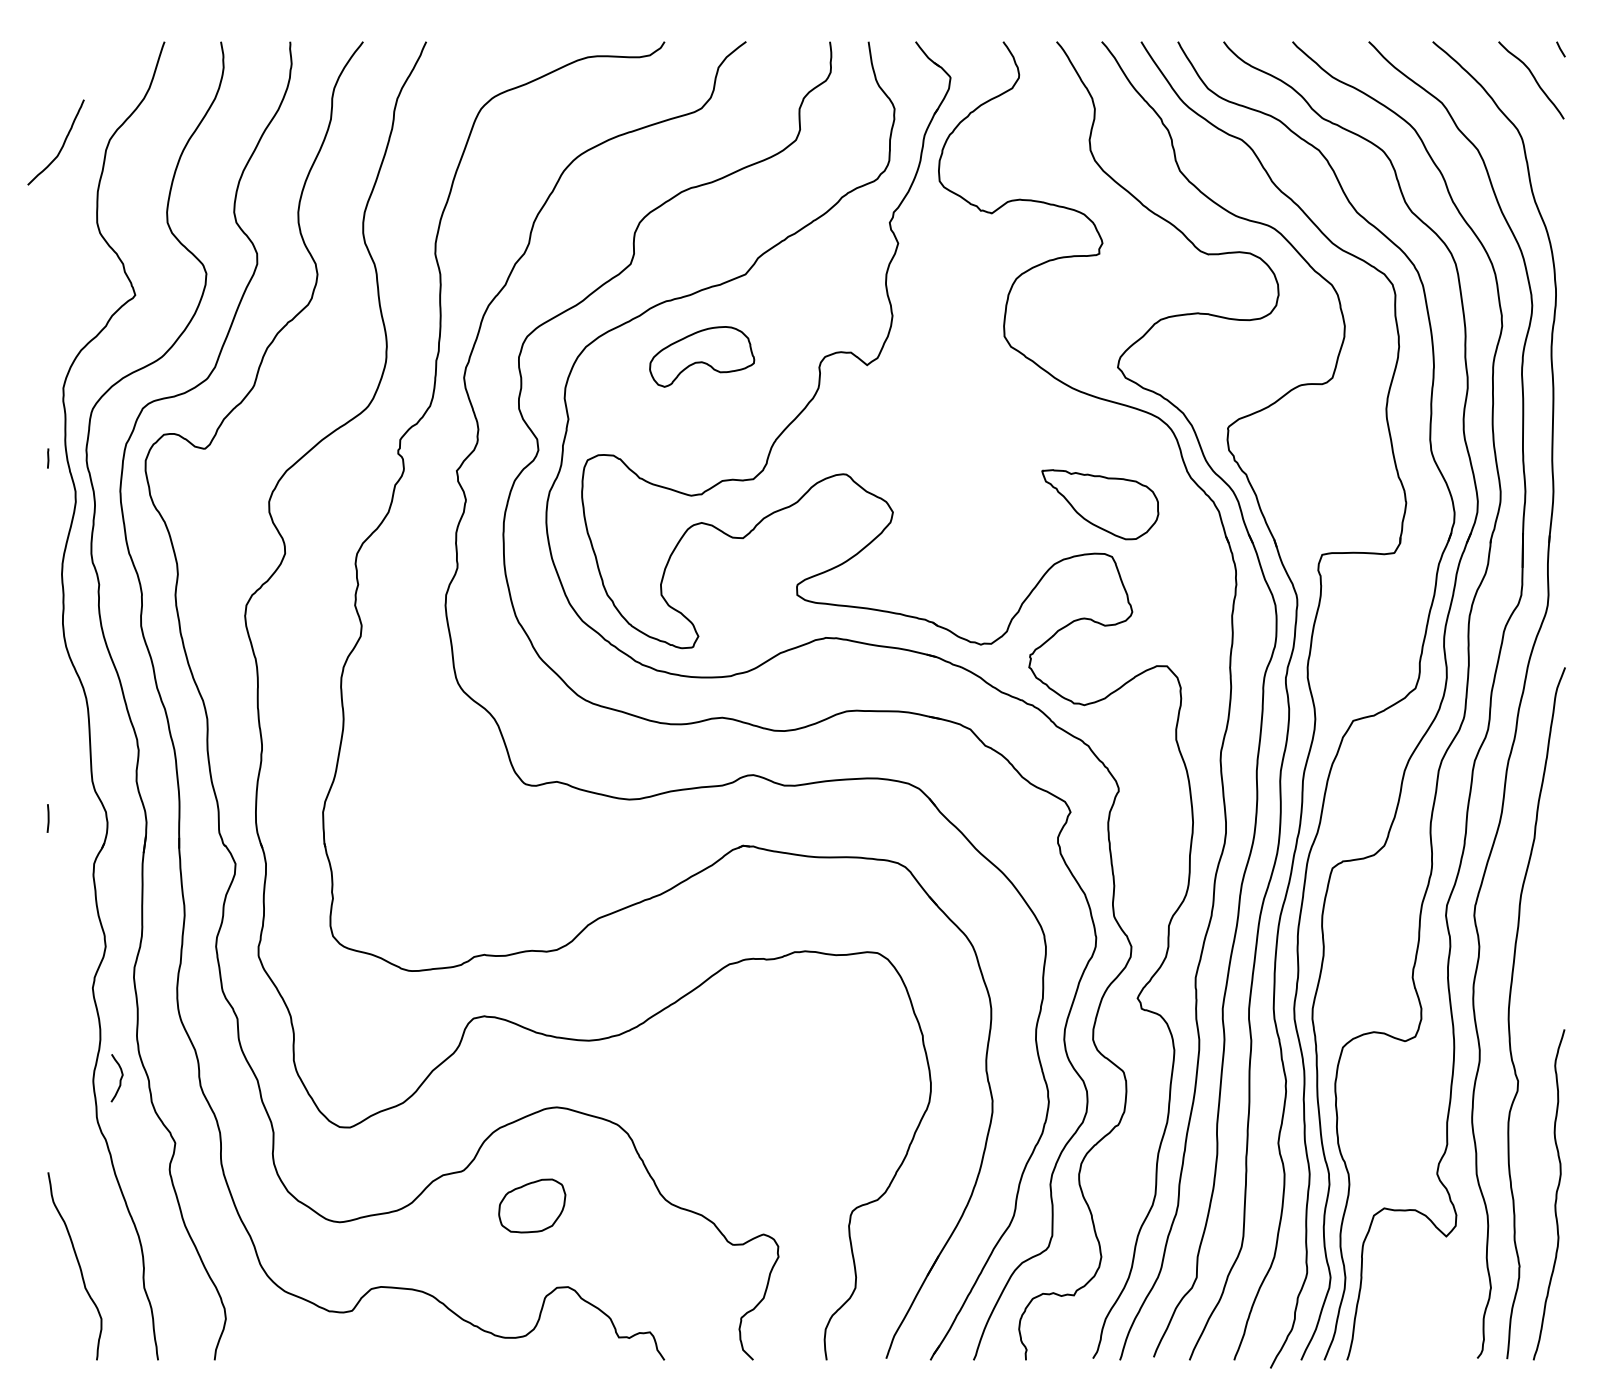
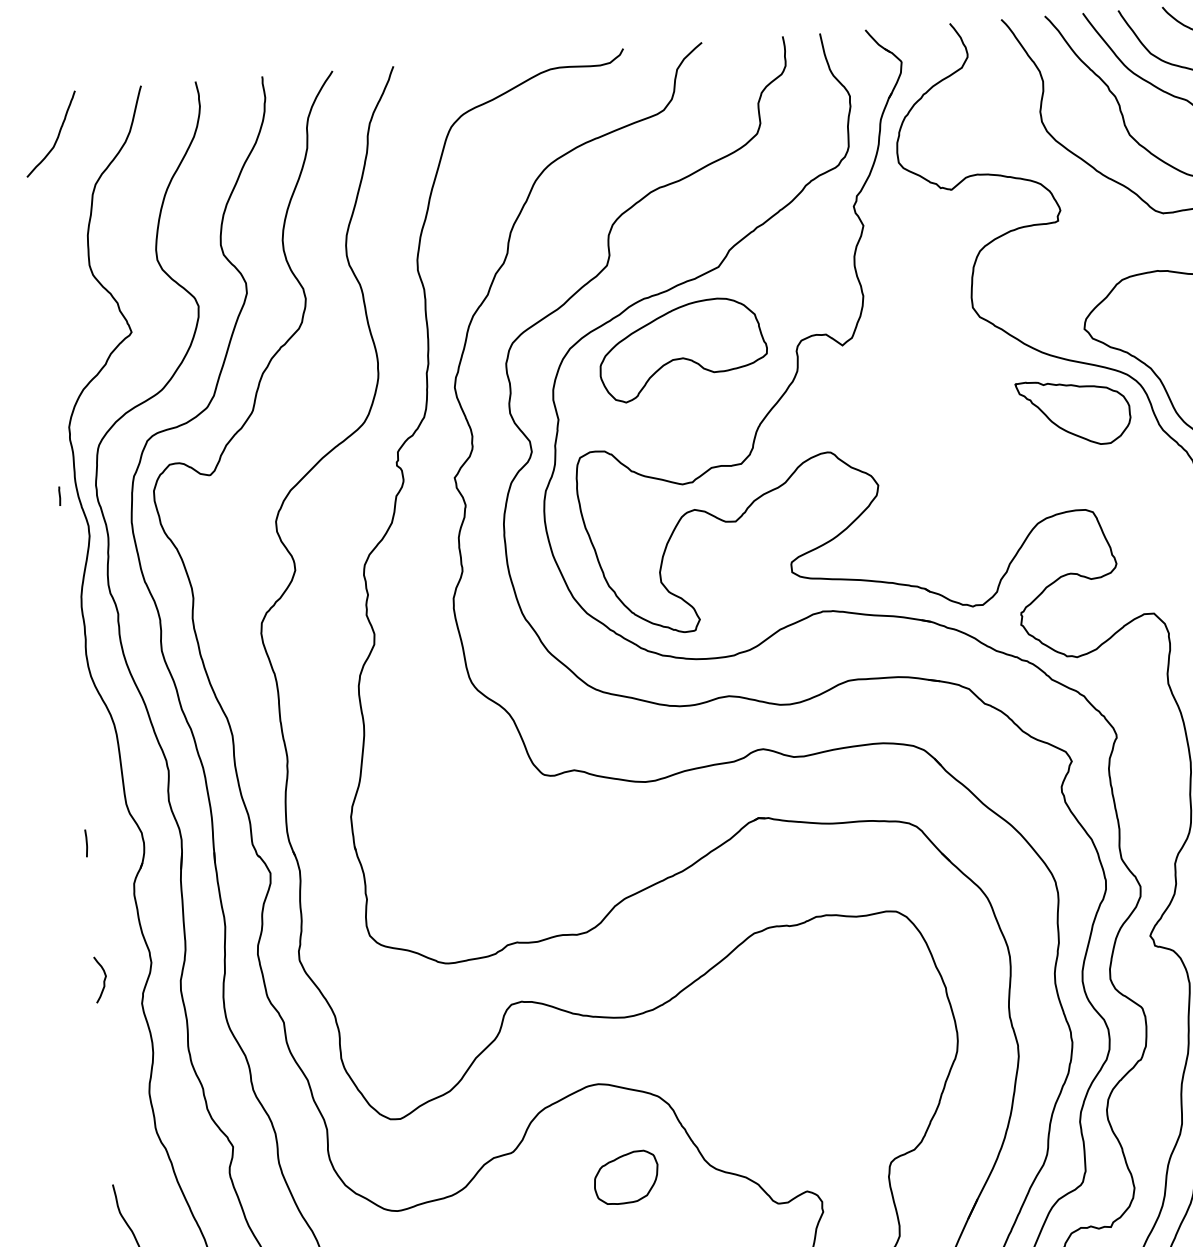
curve: (61, 146) -> (56, 137), moved
part: (701, 356) -> (682, 349), size x1.67
part: (1100, 504) -> (1074, 412), moved
curve: (119, 1080) -> (103, 981), moved
part: (532, 1205) -> (626, 1177), moved

